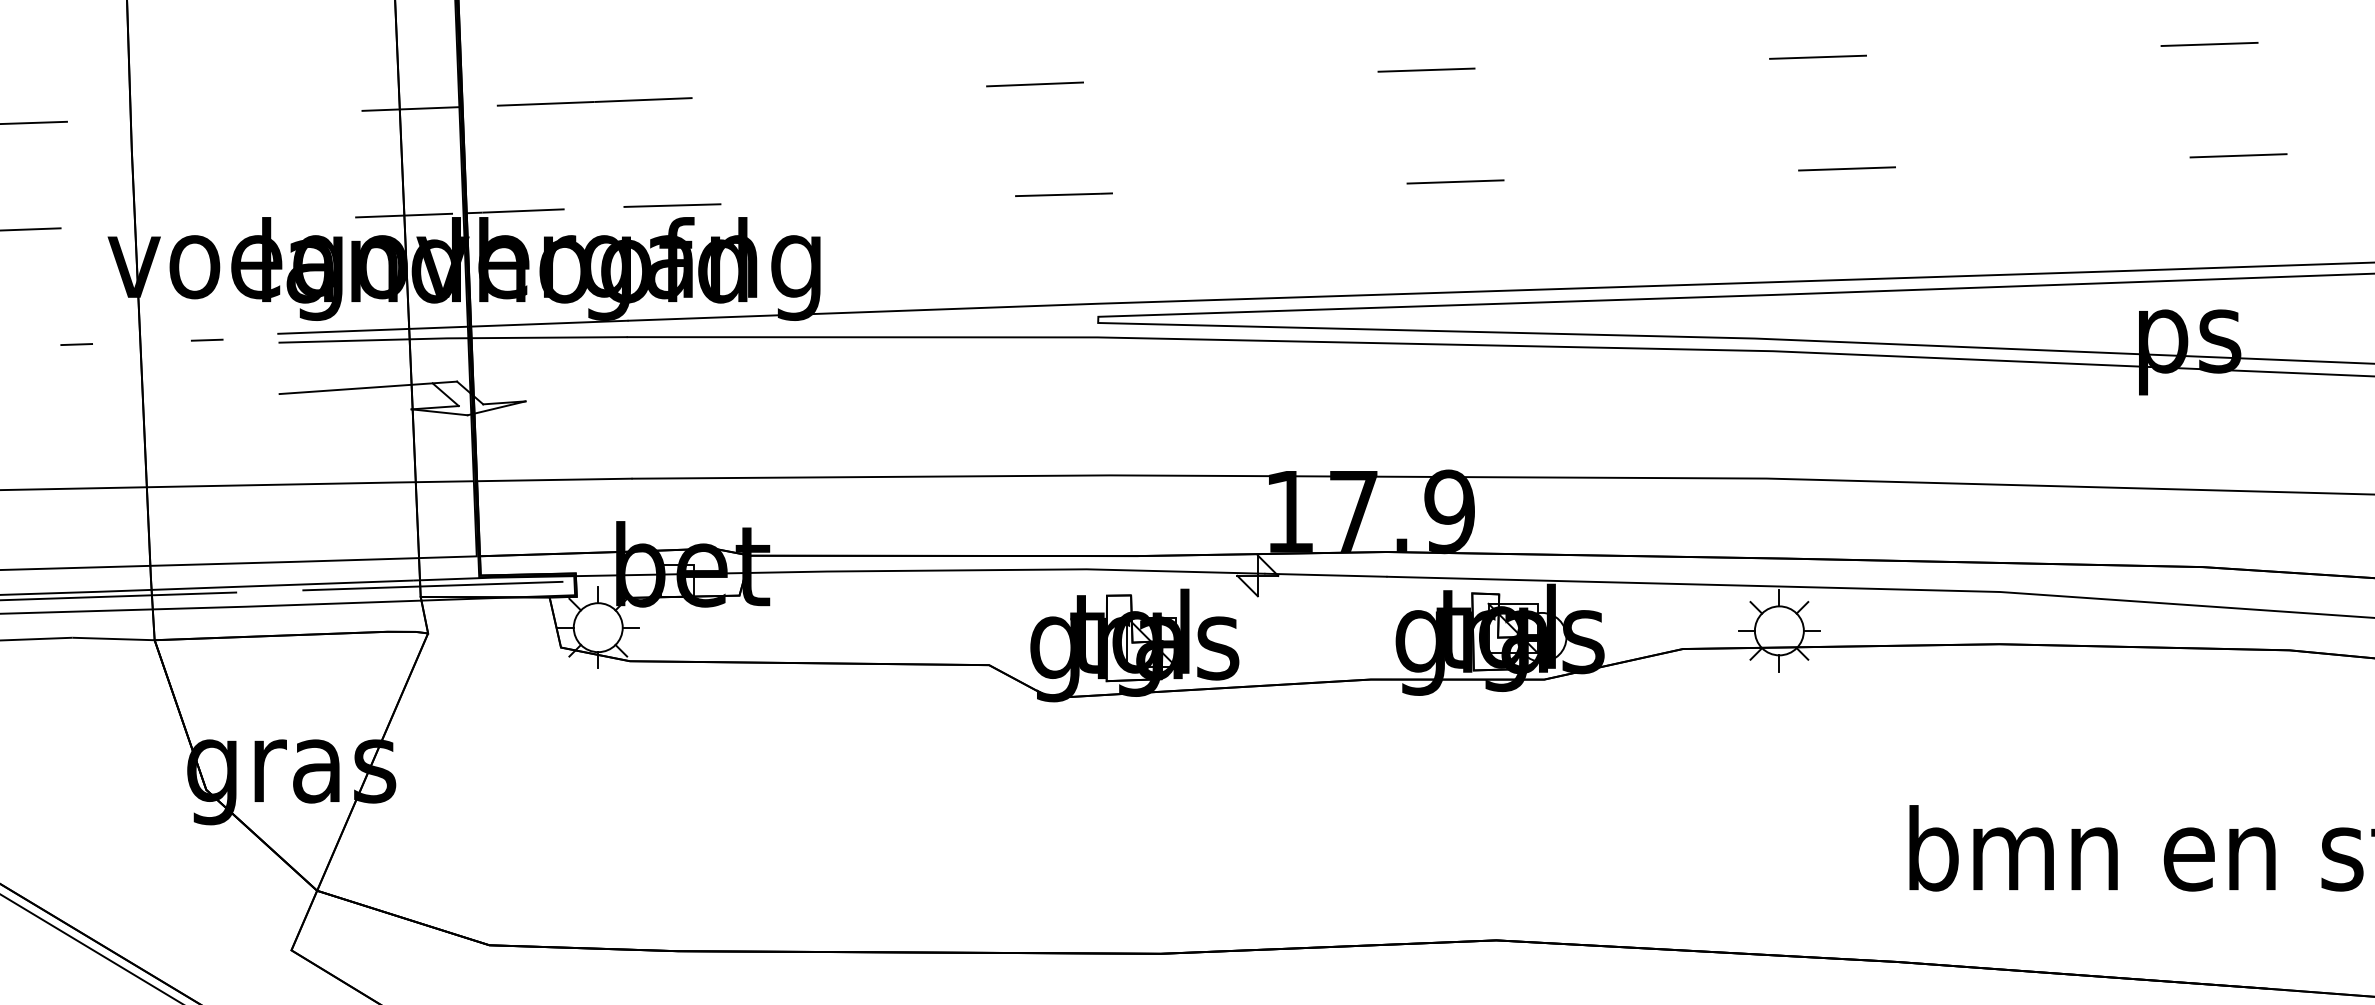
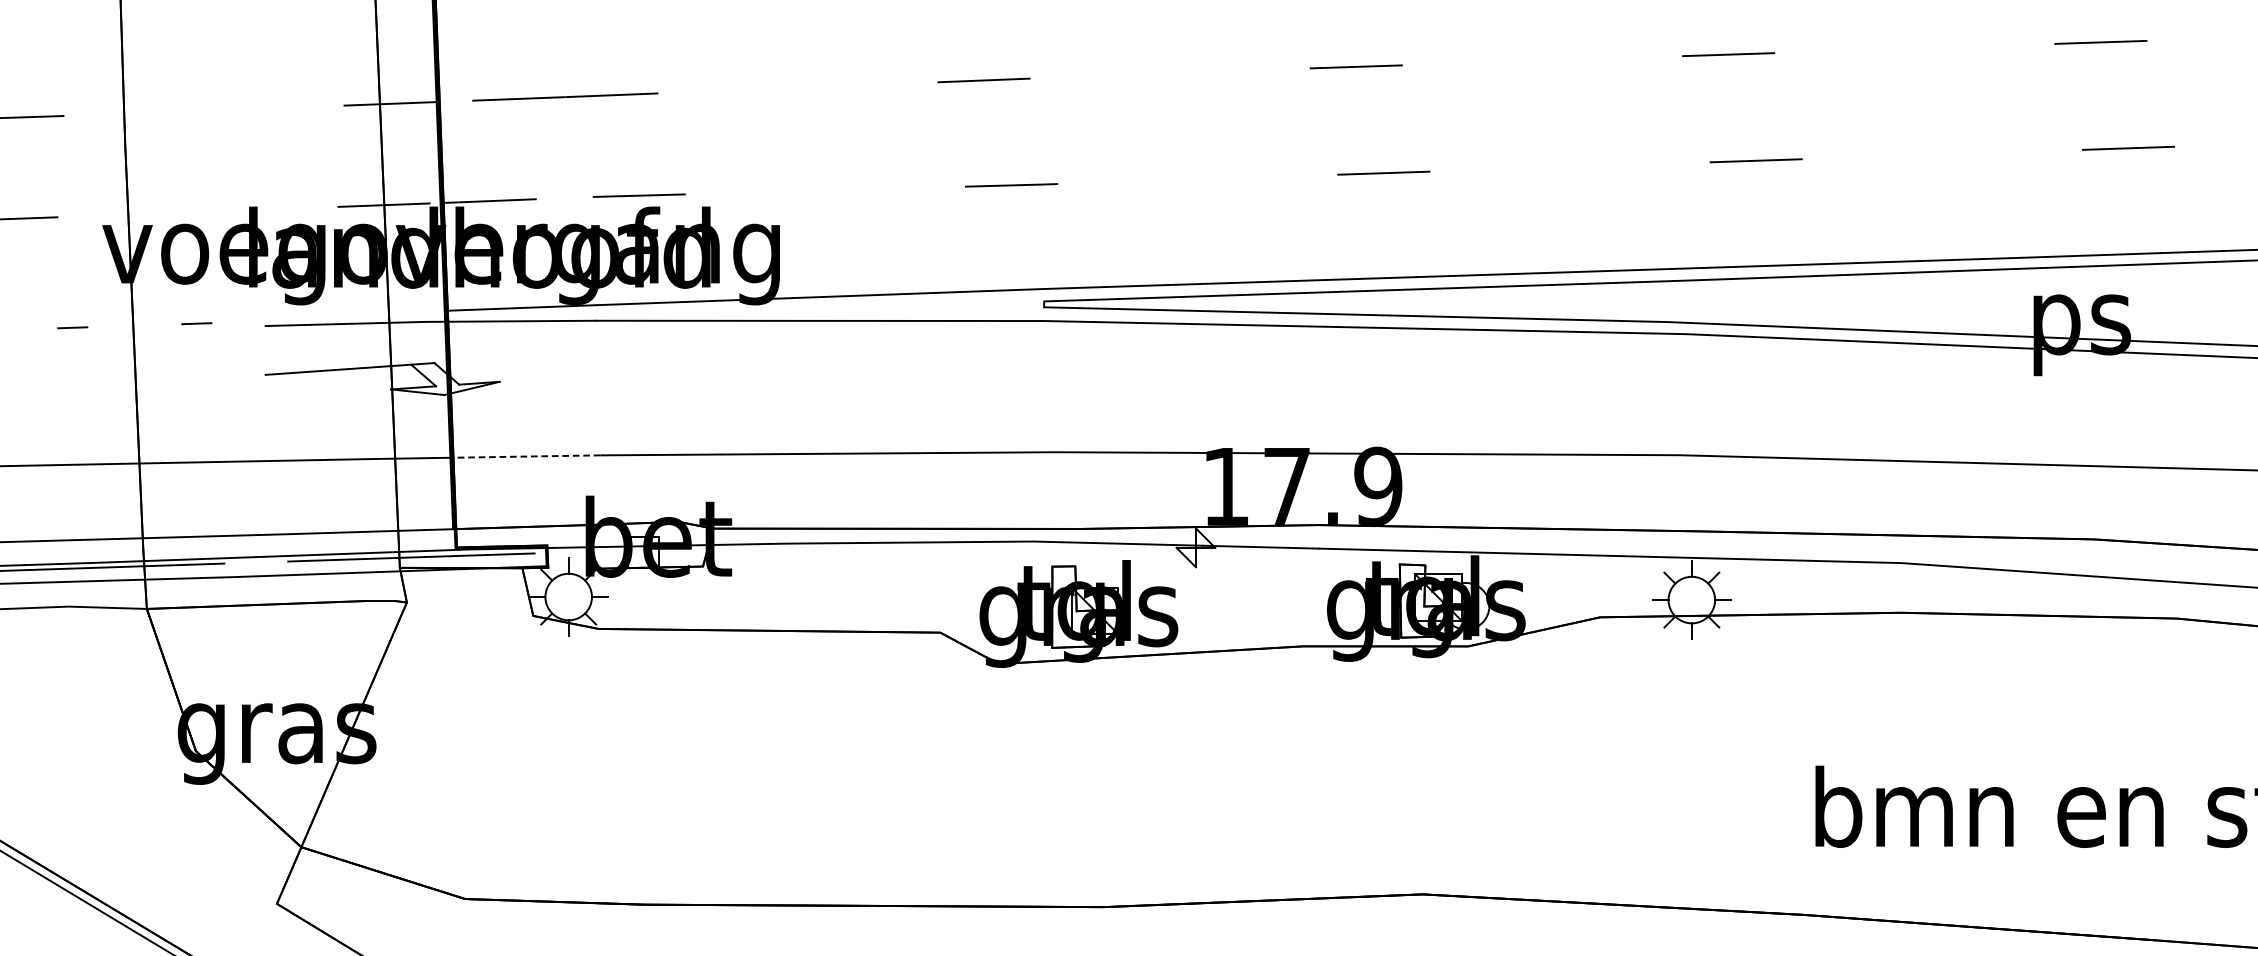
line: (372, 329) -> (354, 313), removed
line: (553, 479) -> (526, 456), solid -> dashed

